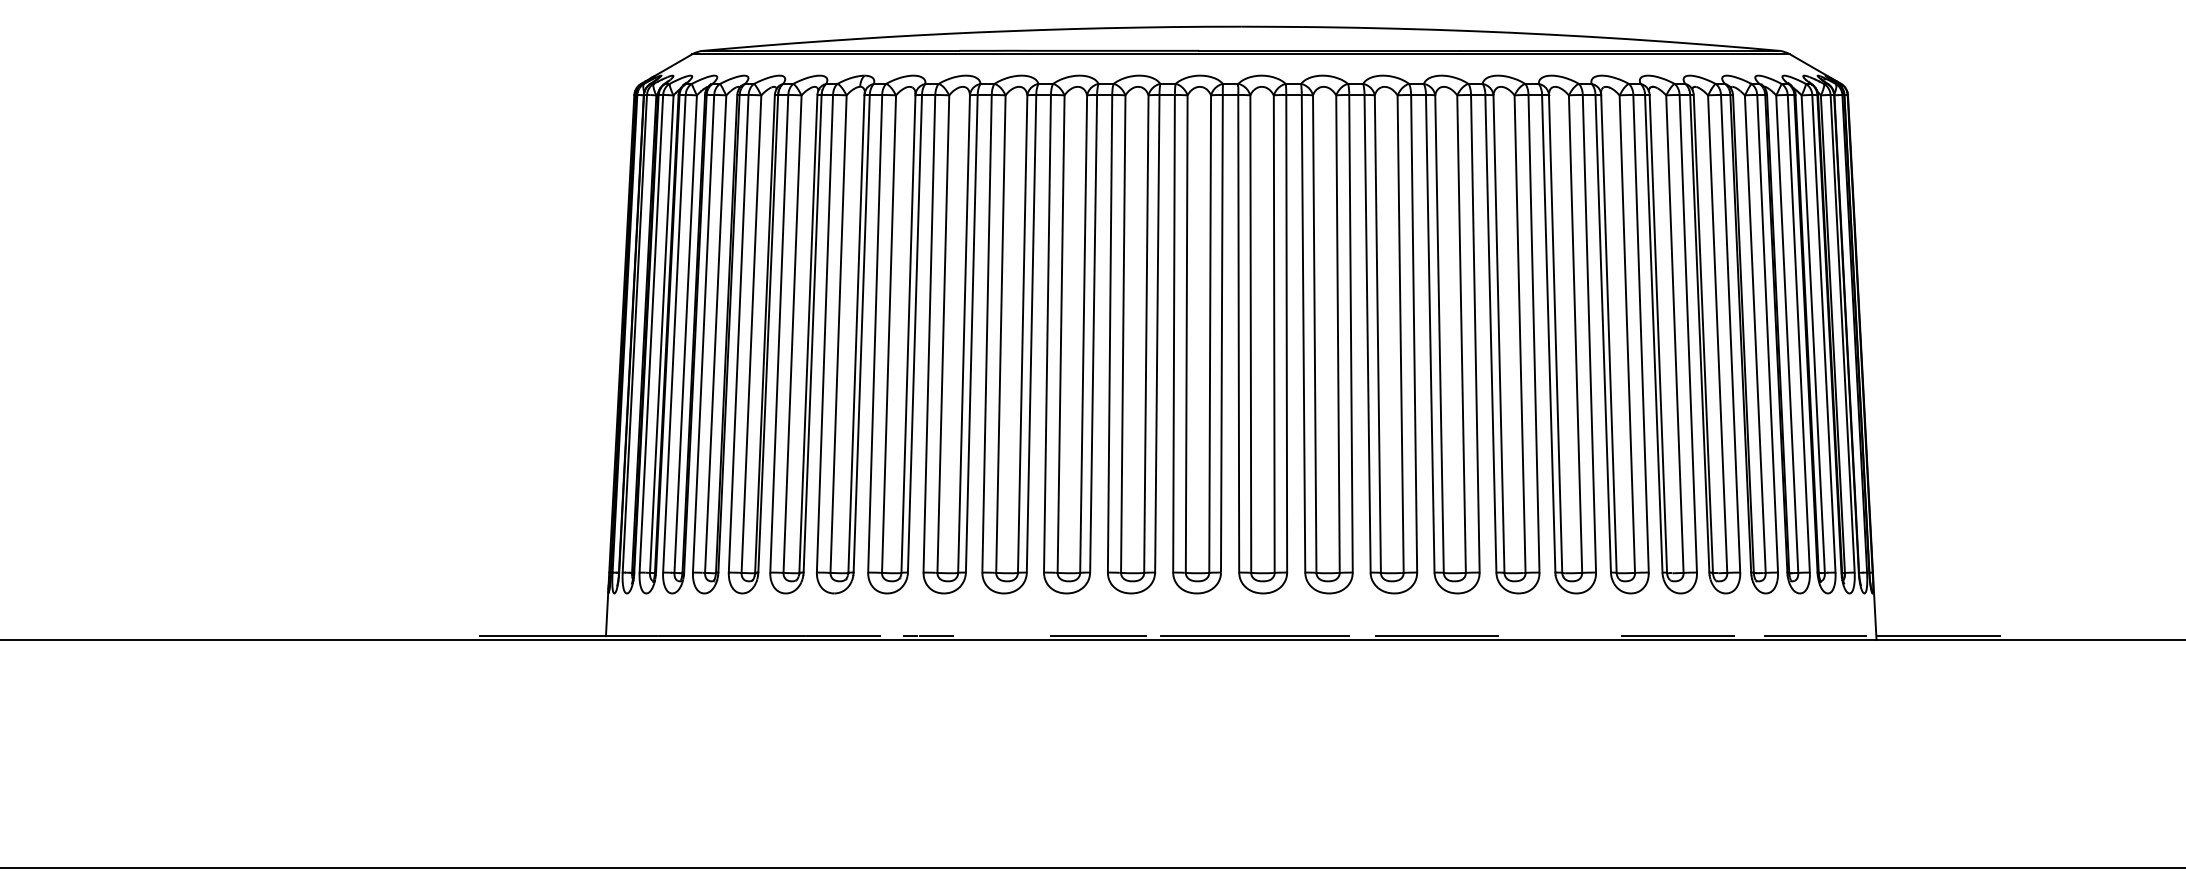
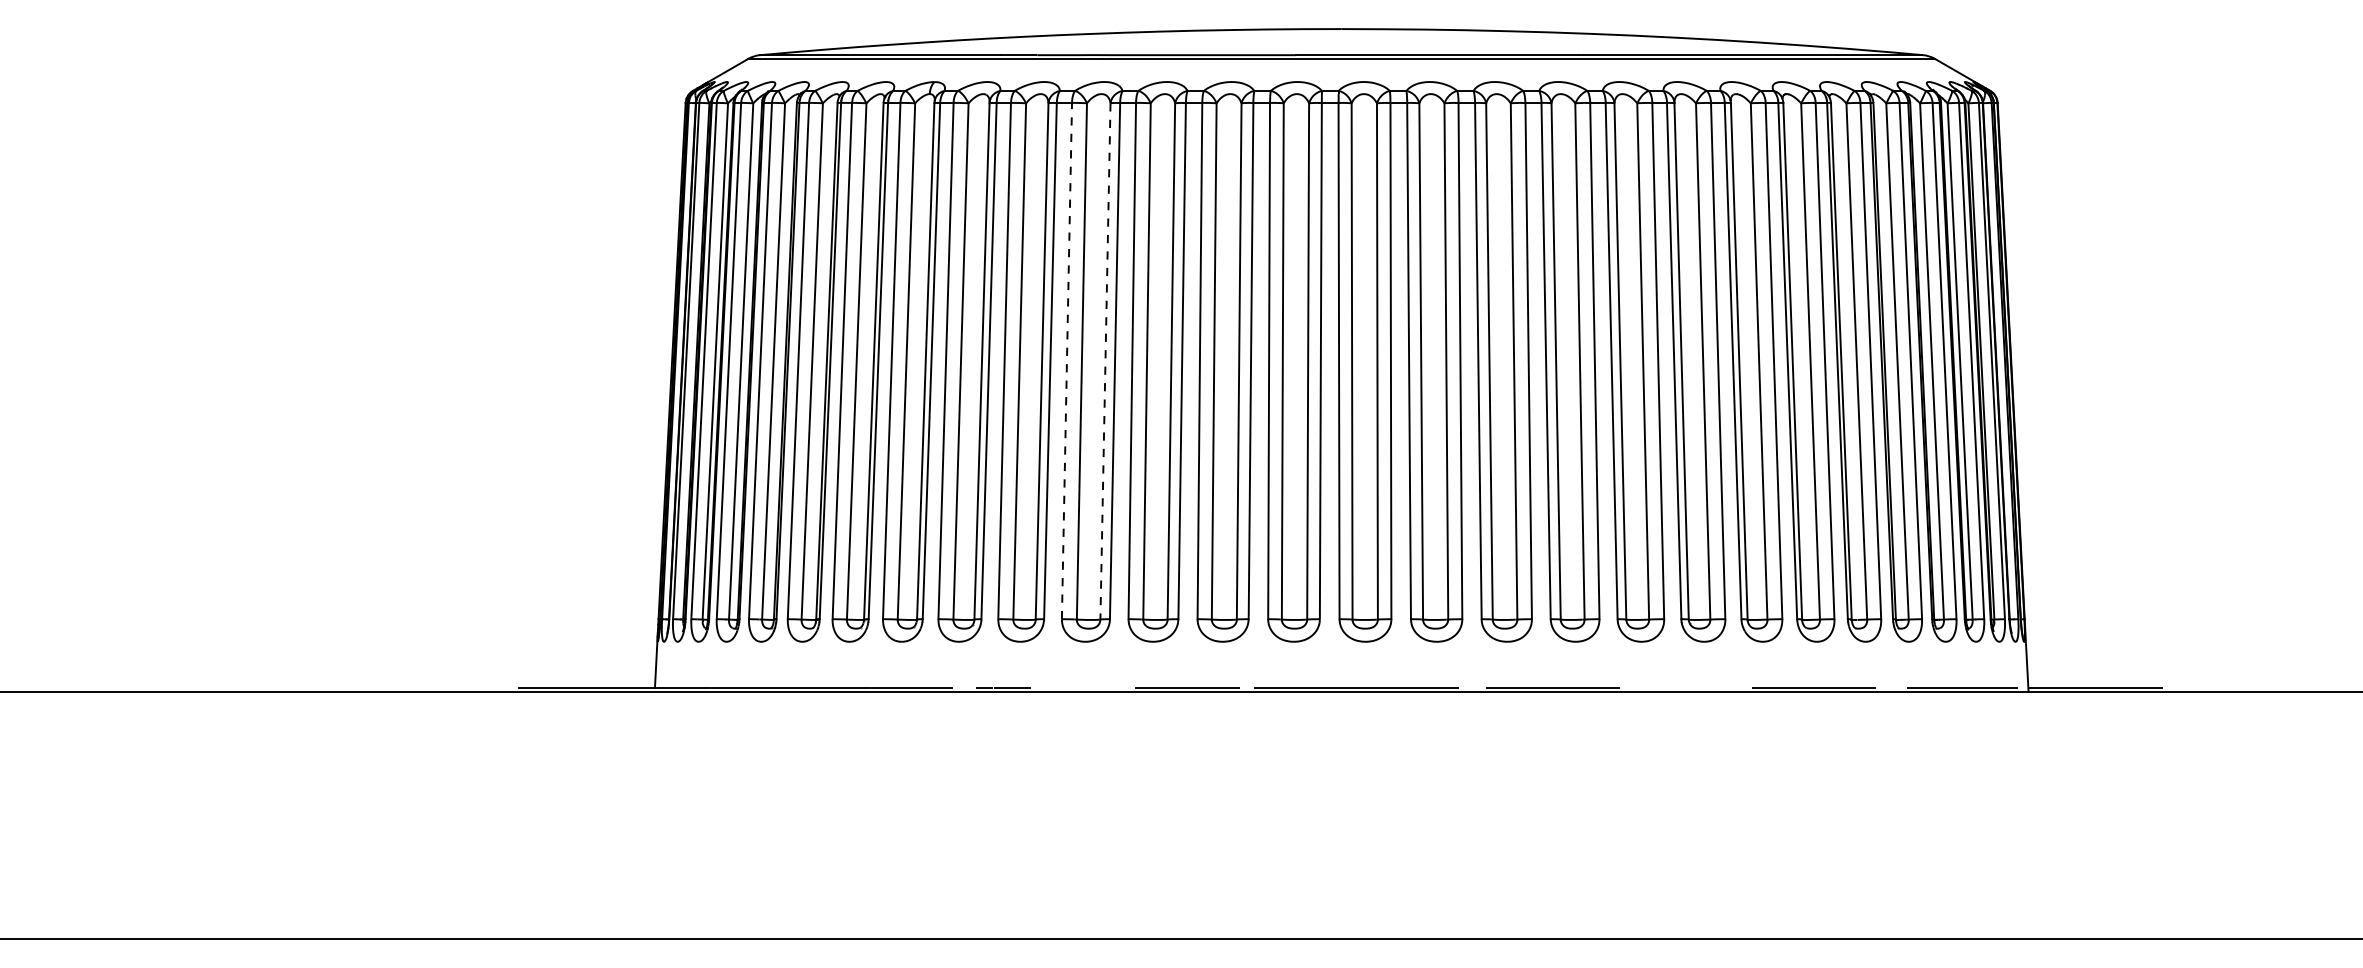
line: (986, 333) -> (1066, 360), solid -> dashed
line: (1022, 334) -> (1105, 361), solid -> dashed

